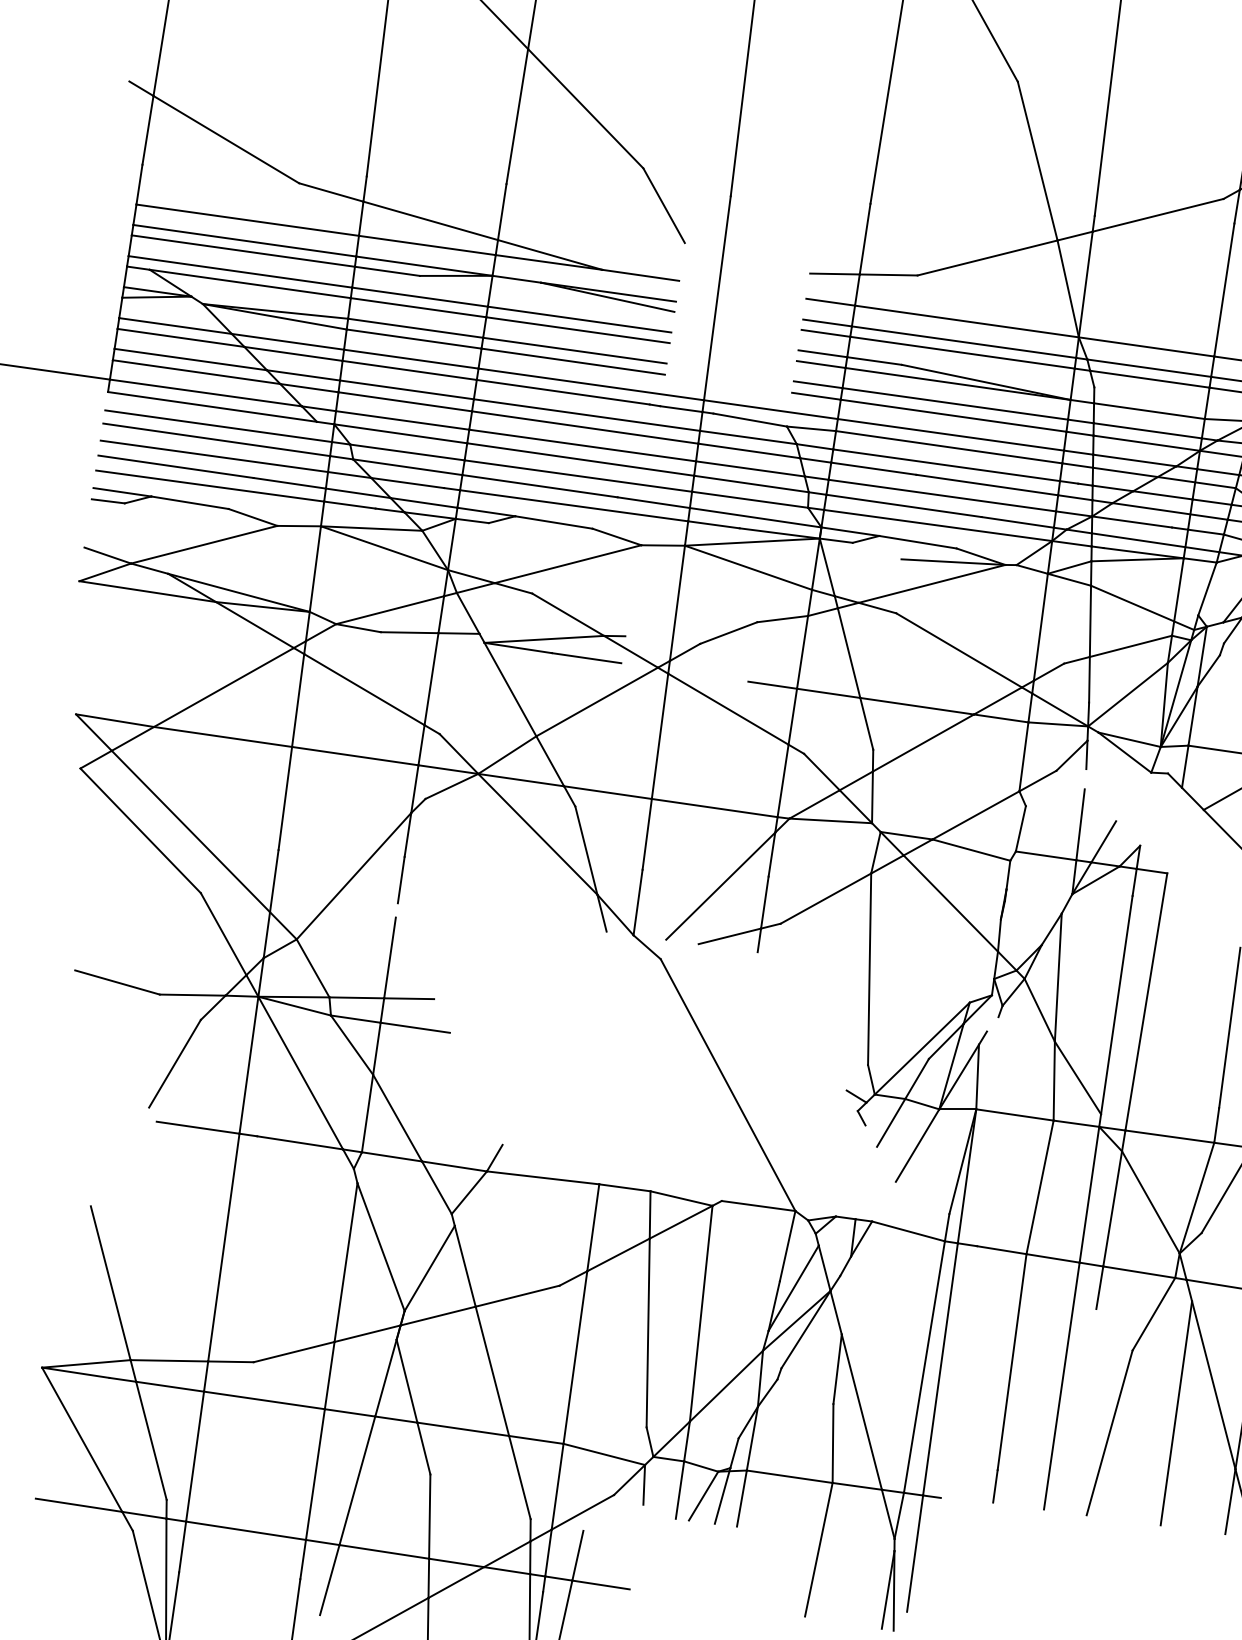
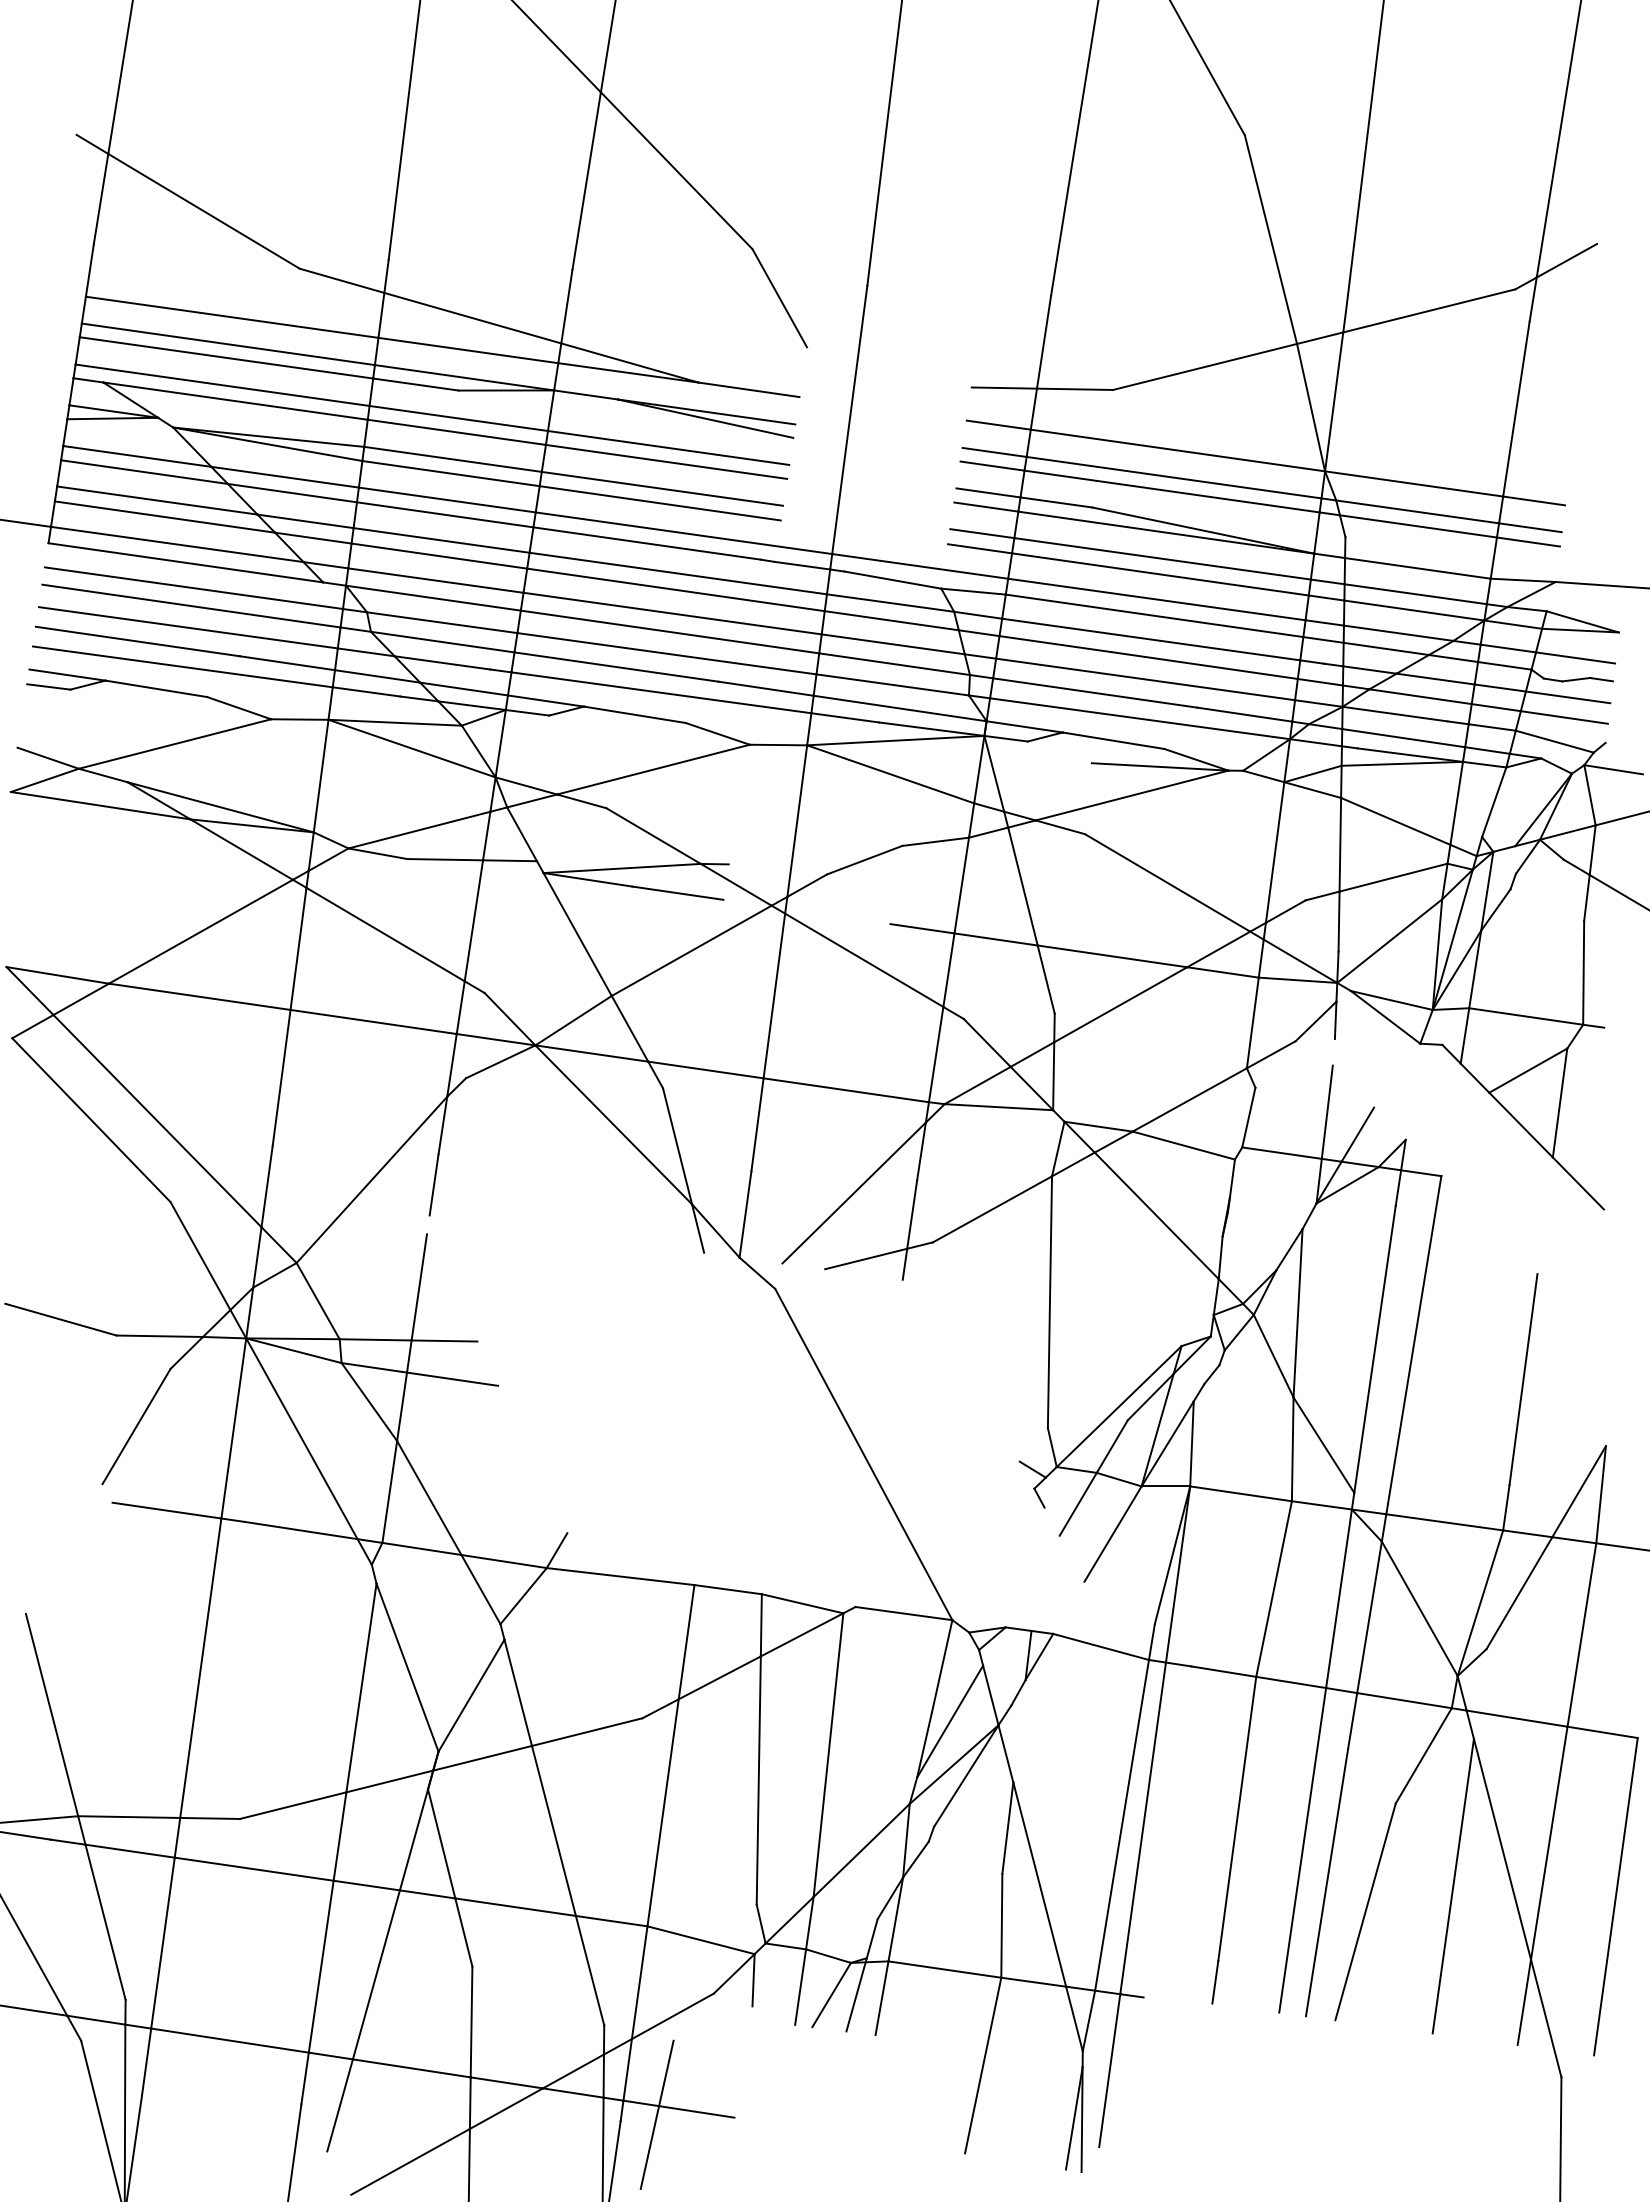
line: (992, 1024) -> (1211, 1374), added
line: (1080, 1410) -> (1327, 1882), added

